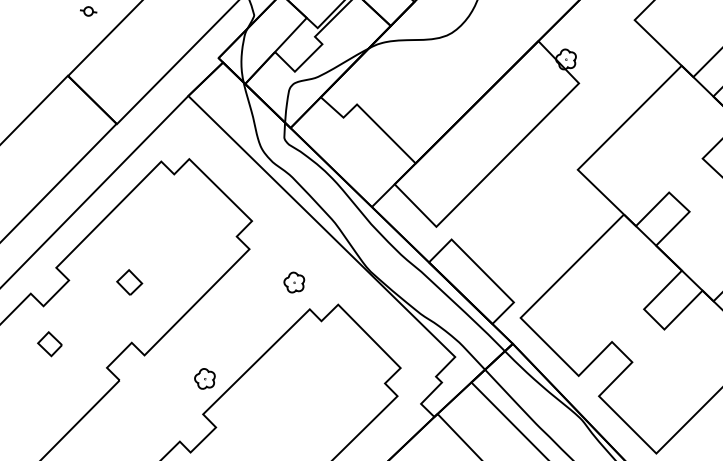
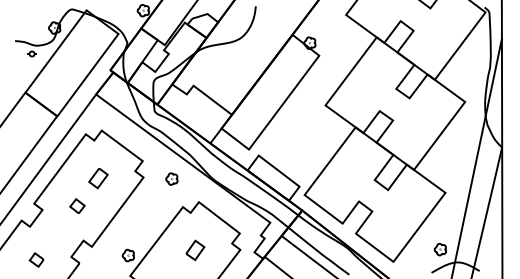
part: (172, 240) -> (98, 178), added
part: (293, 281) -> (171, 178), moved
part: (49, 343) -> (36, 259), moved
part: (320, 386) -> (195, 250), added

